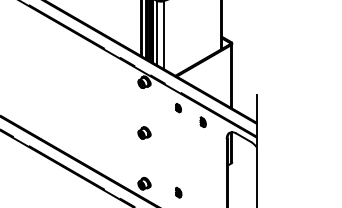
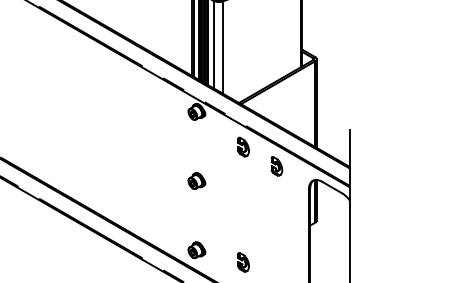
part: (178, 107) -> (243, 146), size x1.67
part: (202, 122) -> (276, 166), size x1.43
part: (178, 192) -> (243, 262), size x1.43

